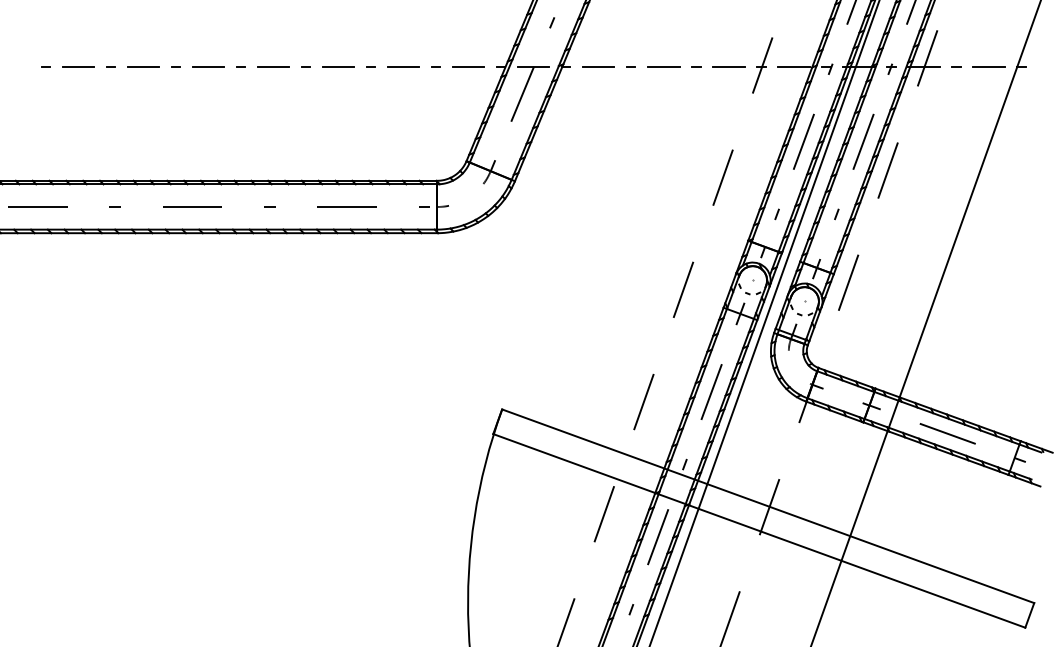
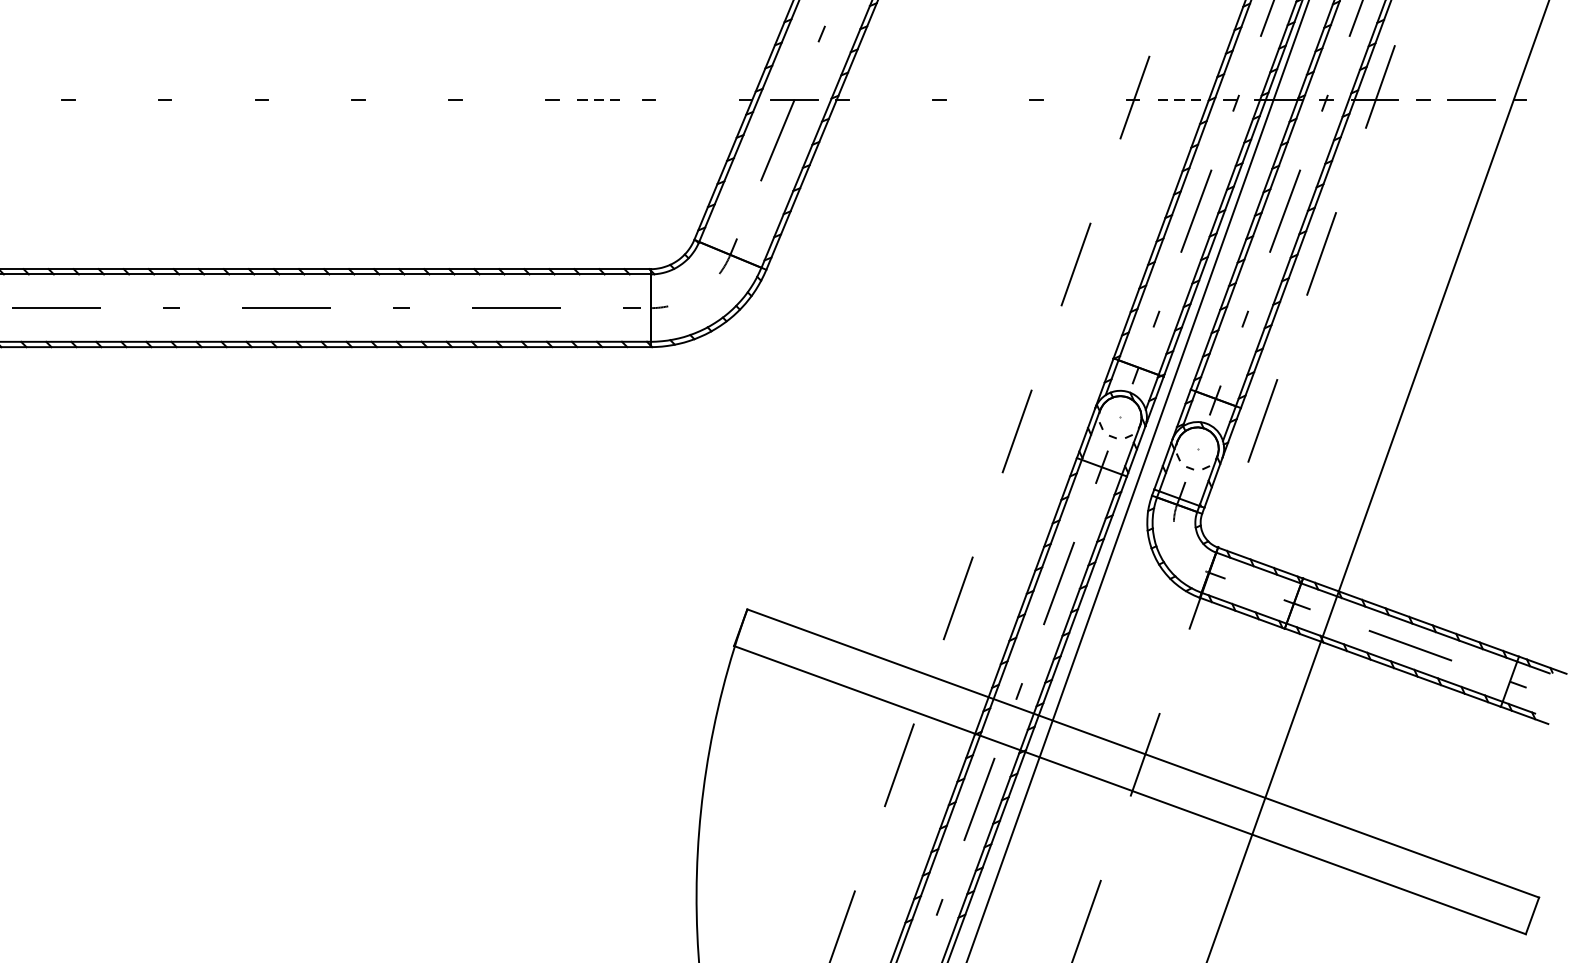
line: (78, 66) -> (116, 99), removed
line: (143, 67) -> (213, 100), removed
line: (208, 67) -> (310, 100), removed
line: (273, 67) -> (407, 100), removed
line: (338, 67) -> (503, 100), removed
line: (403, 67) -> (600, 100), solid -> dashed
line: (468, 67) -> (697, 100), removed
line: (598, 67) -> (890, 100), removed
line: (663, 67) -> (987, 100), removed
line: (728, 67) -> (1084, 100), removed
line: (793, 67) -> (1180, 100), solid -> dashed

